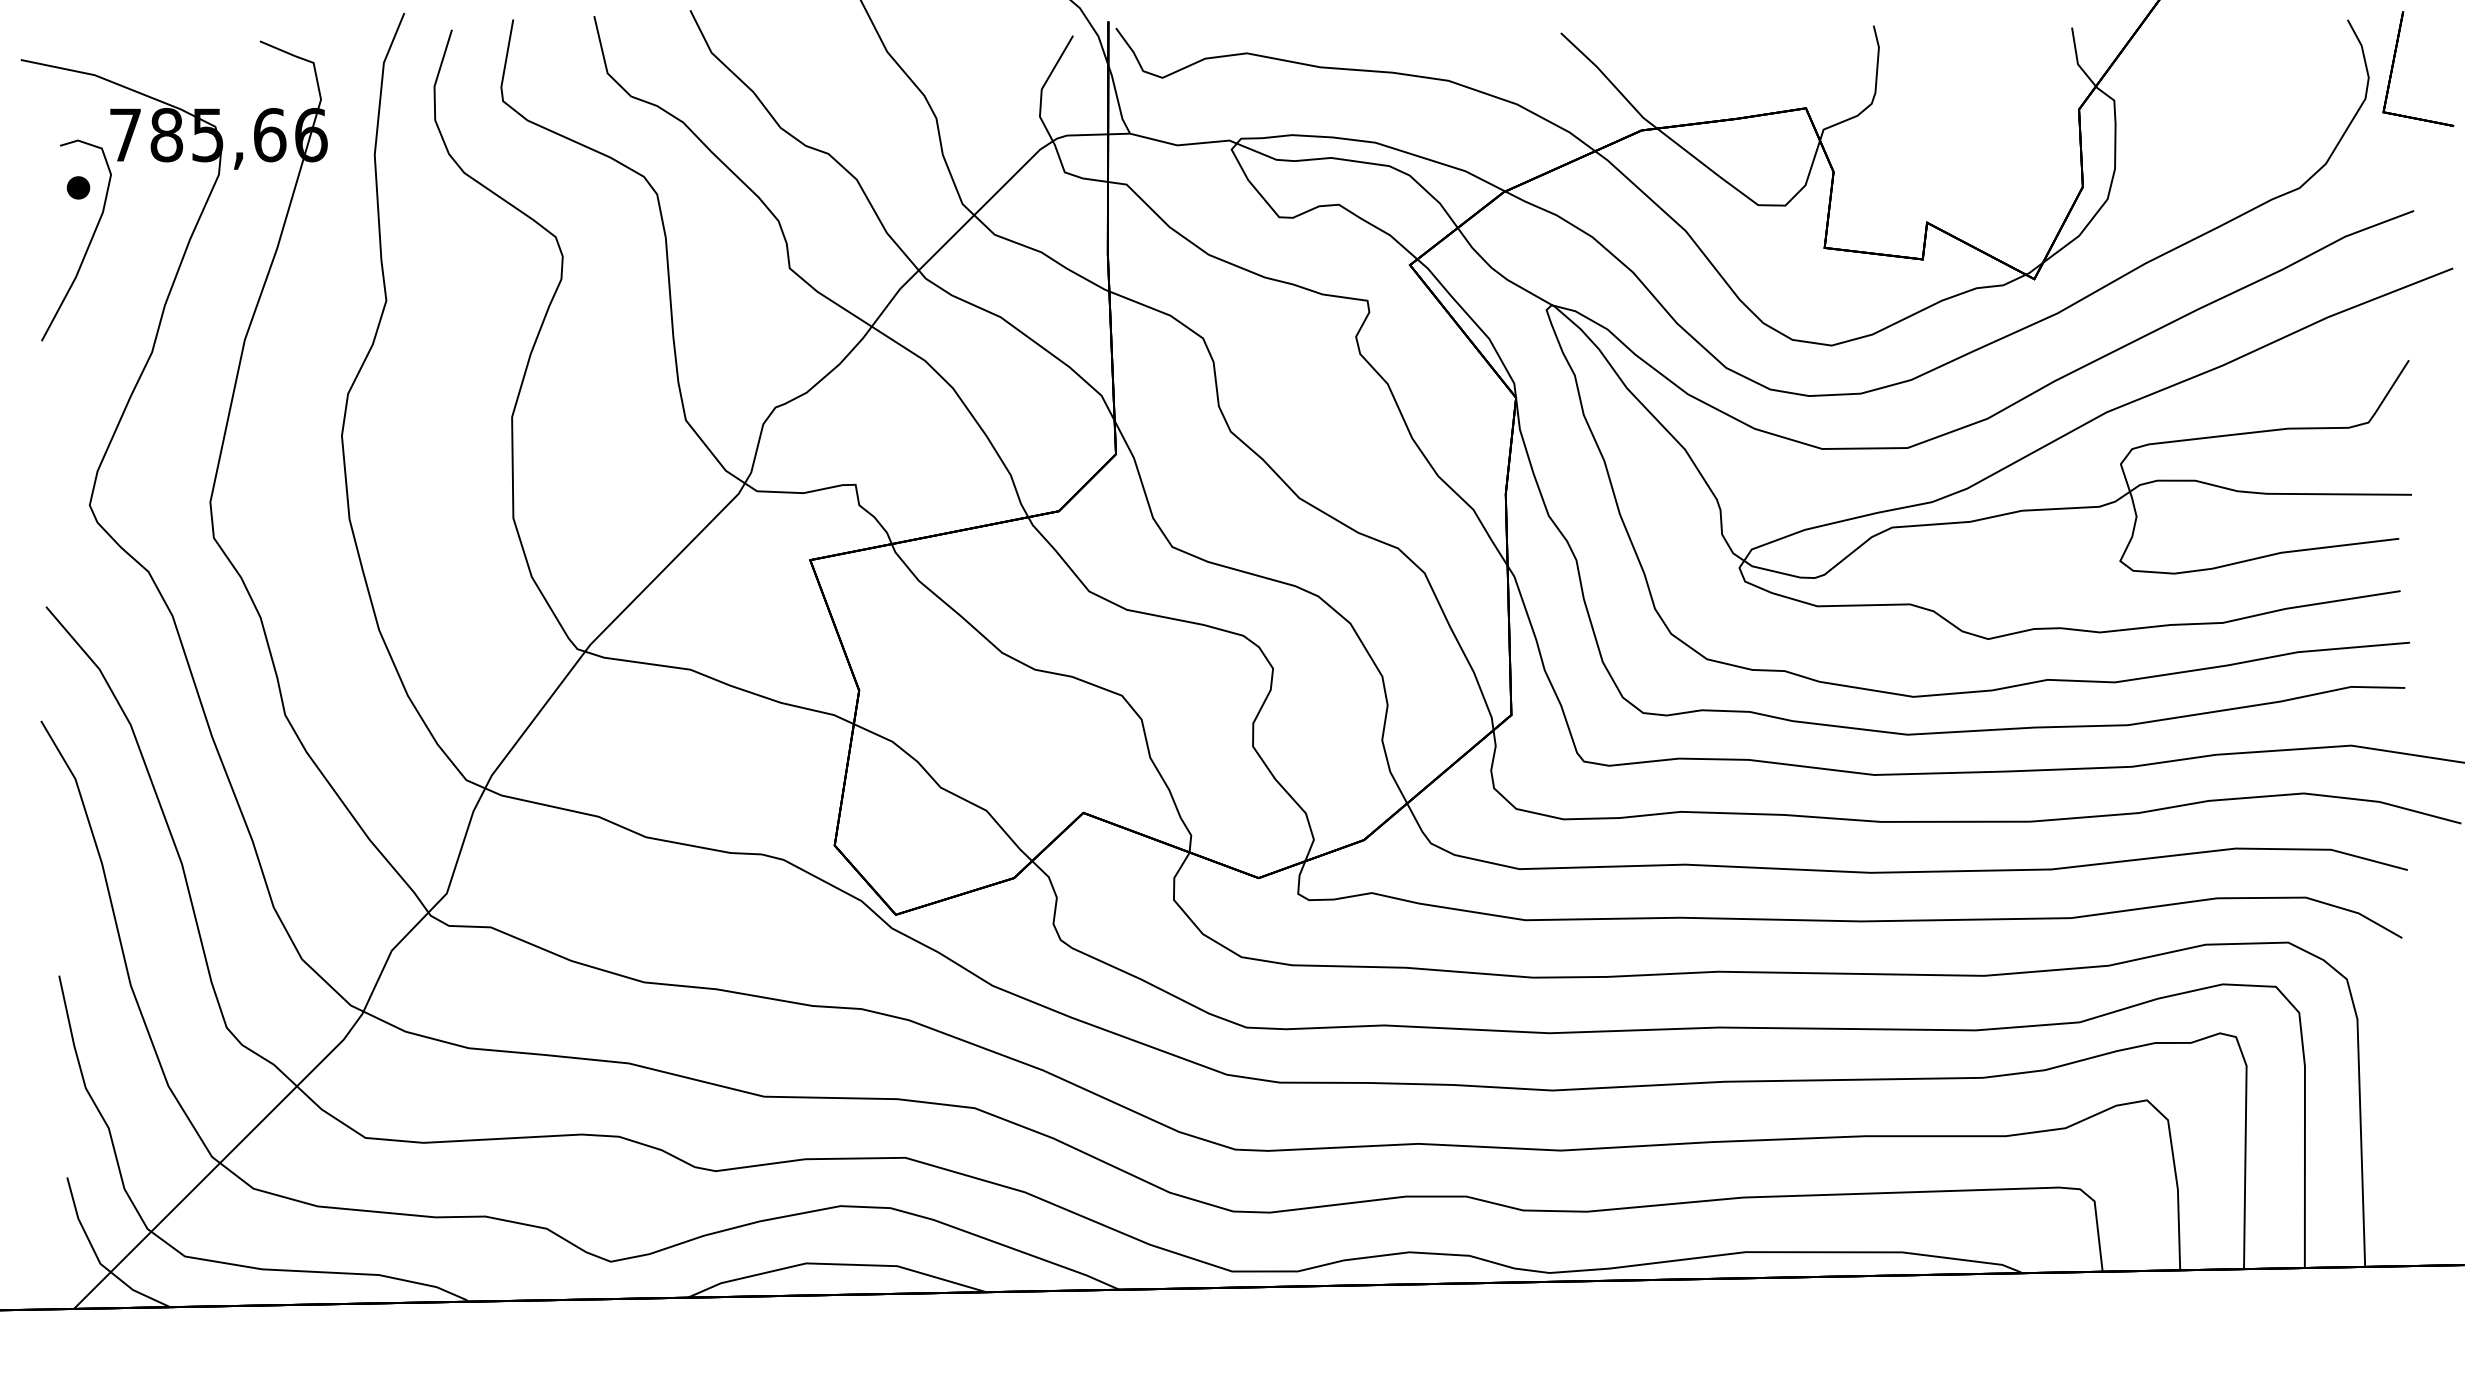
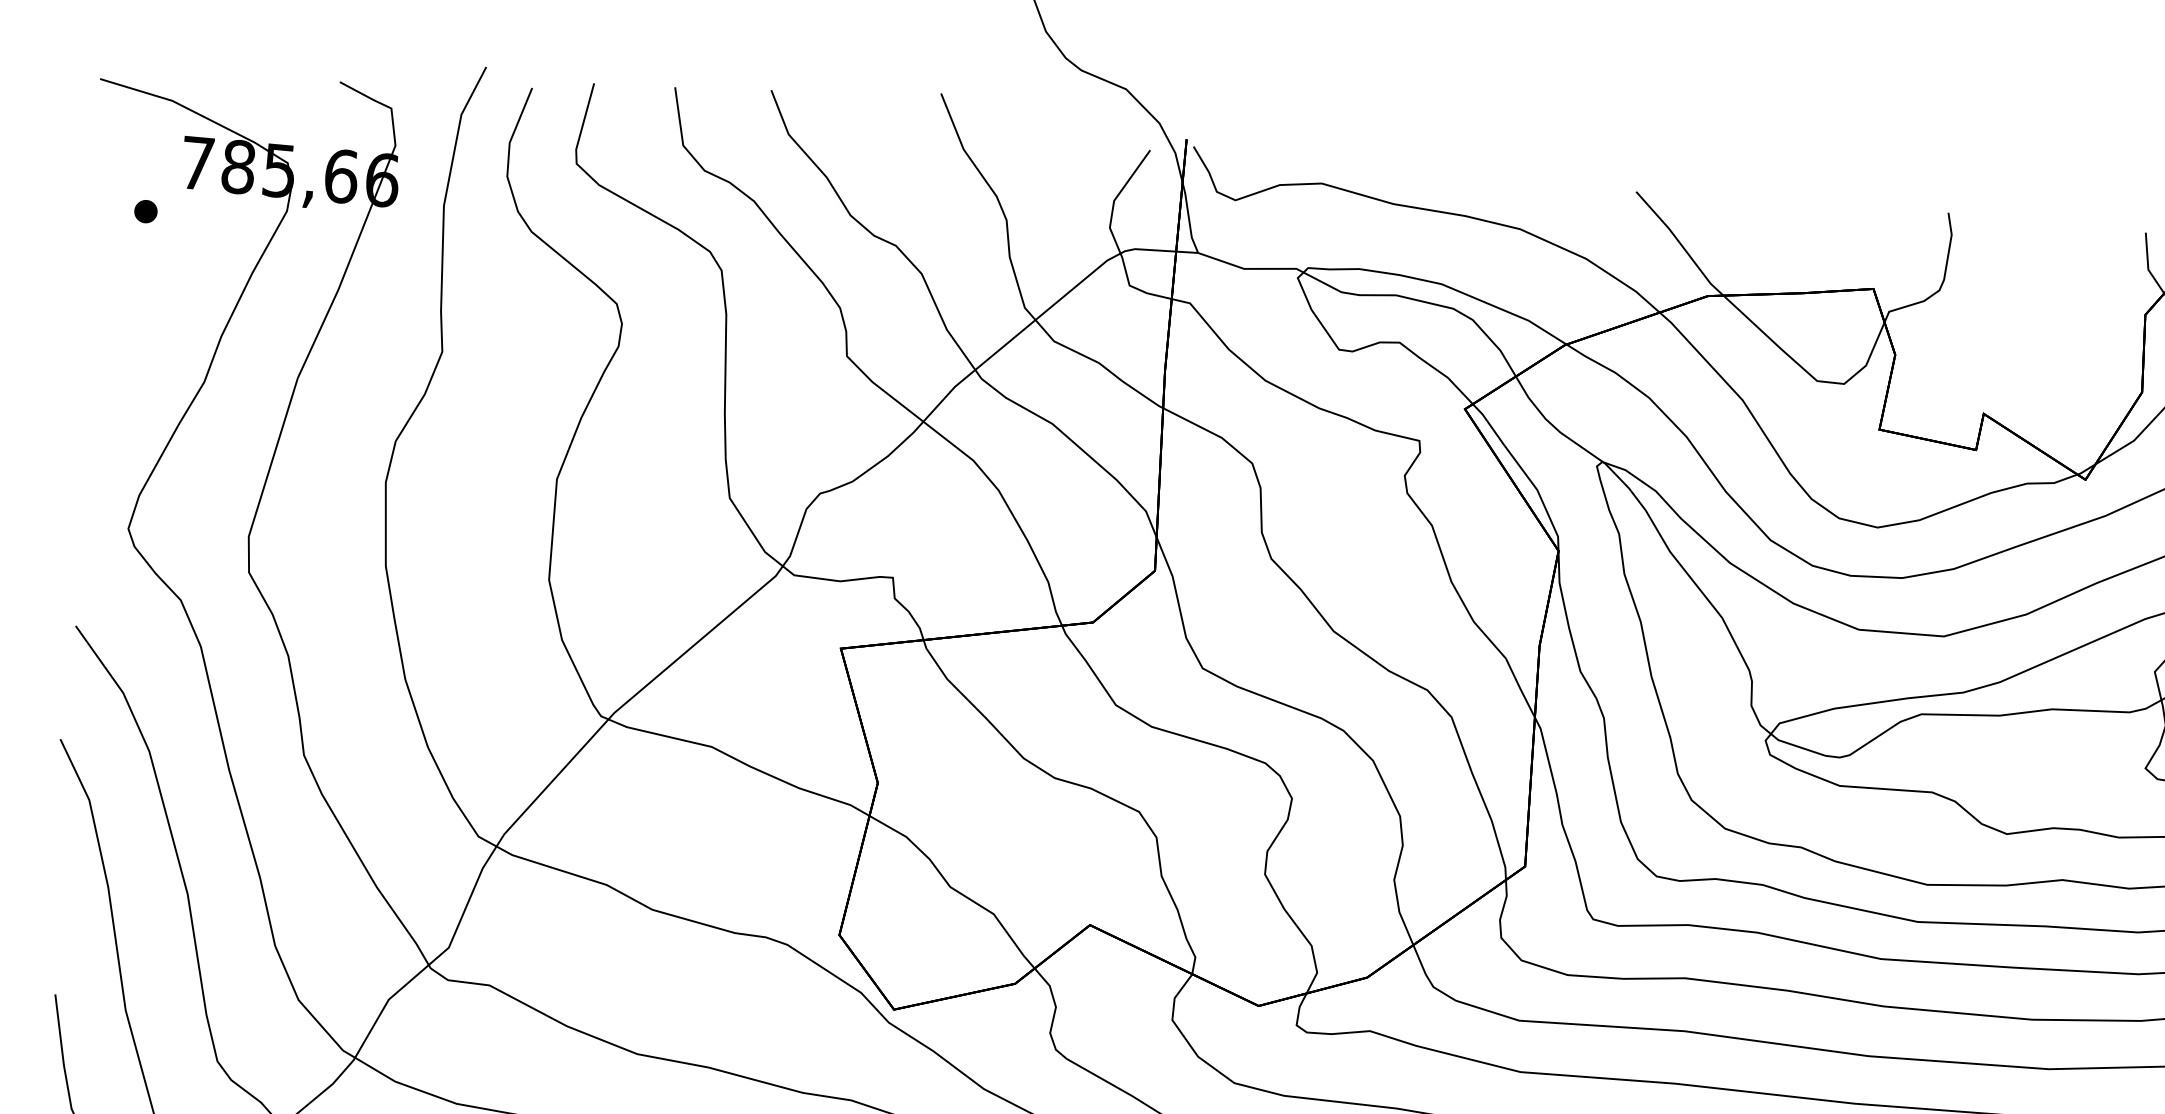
curve: (87, 246) -> (149, 270), removed

